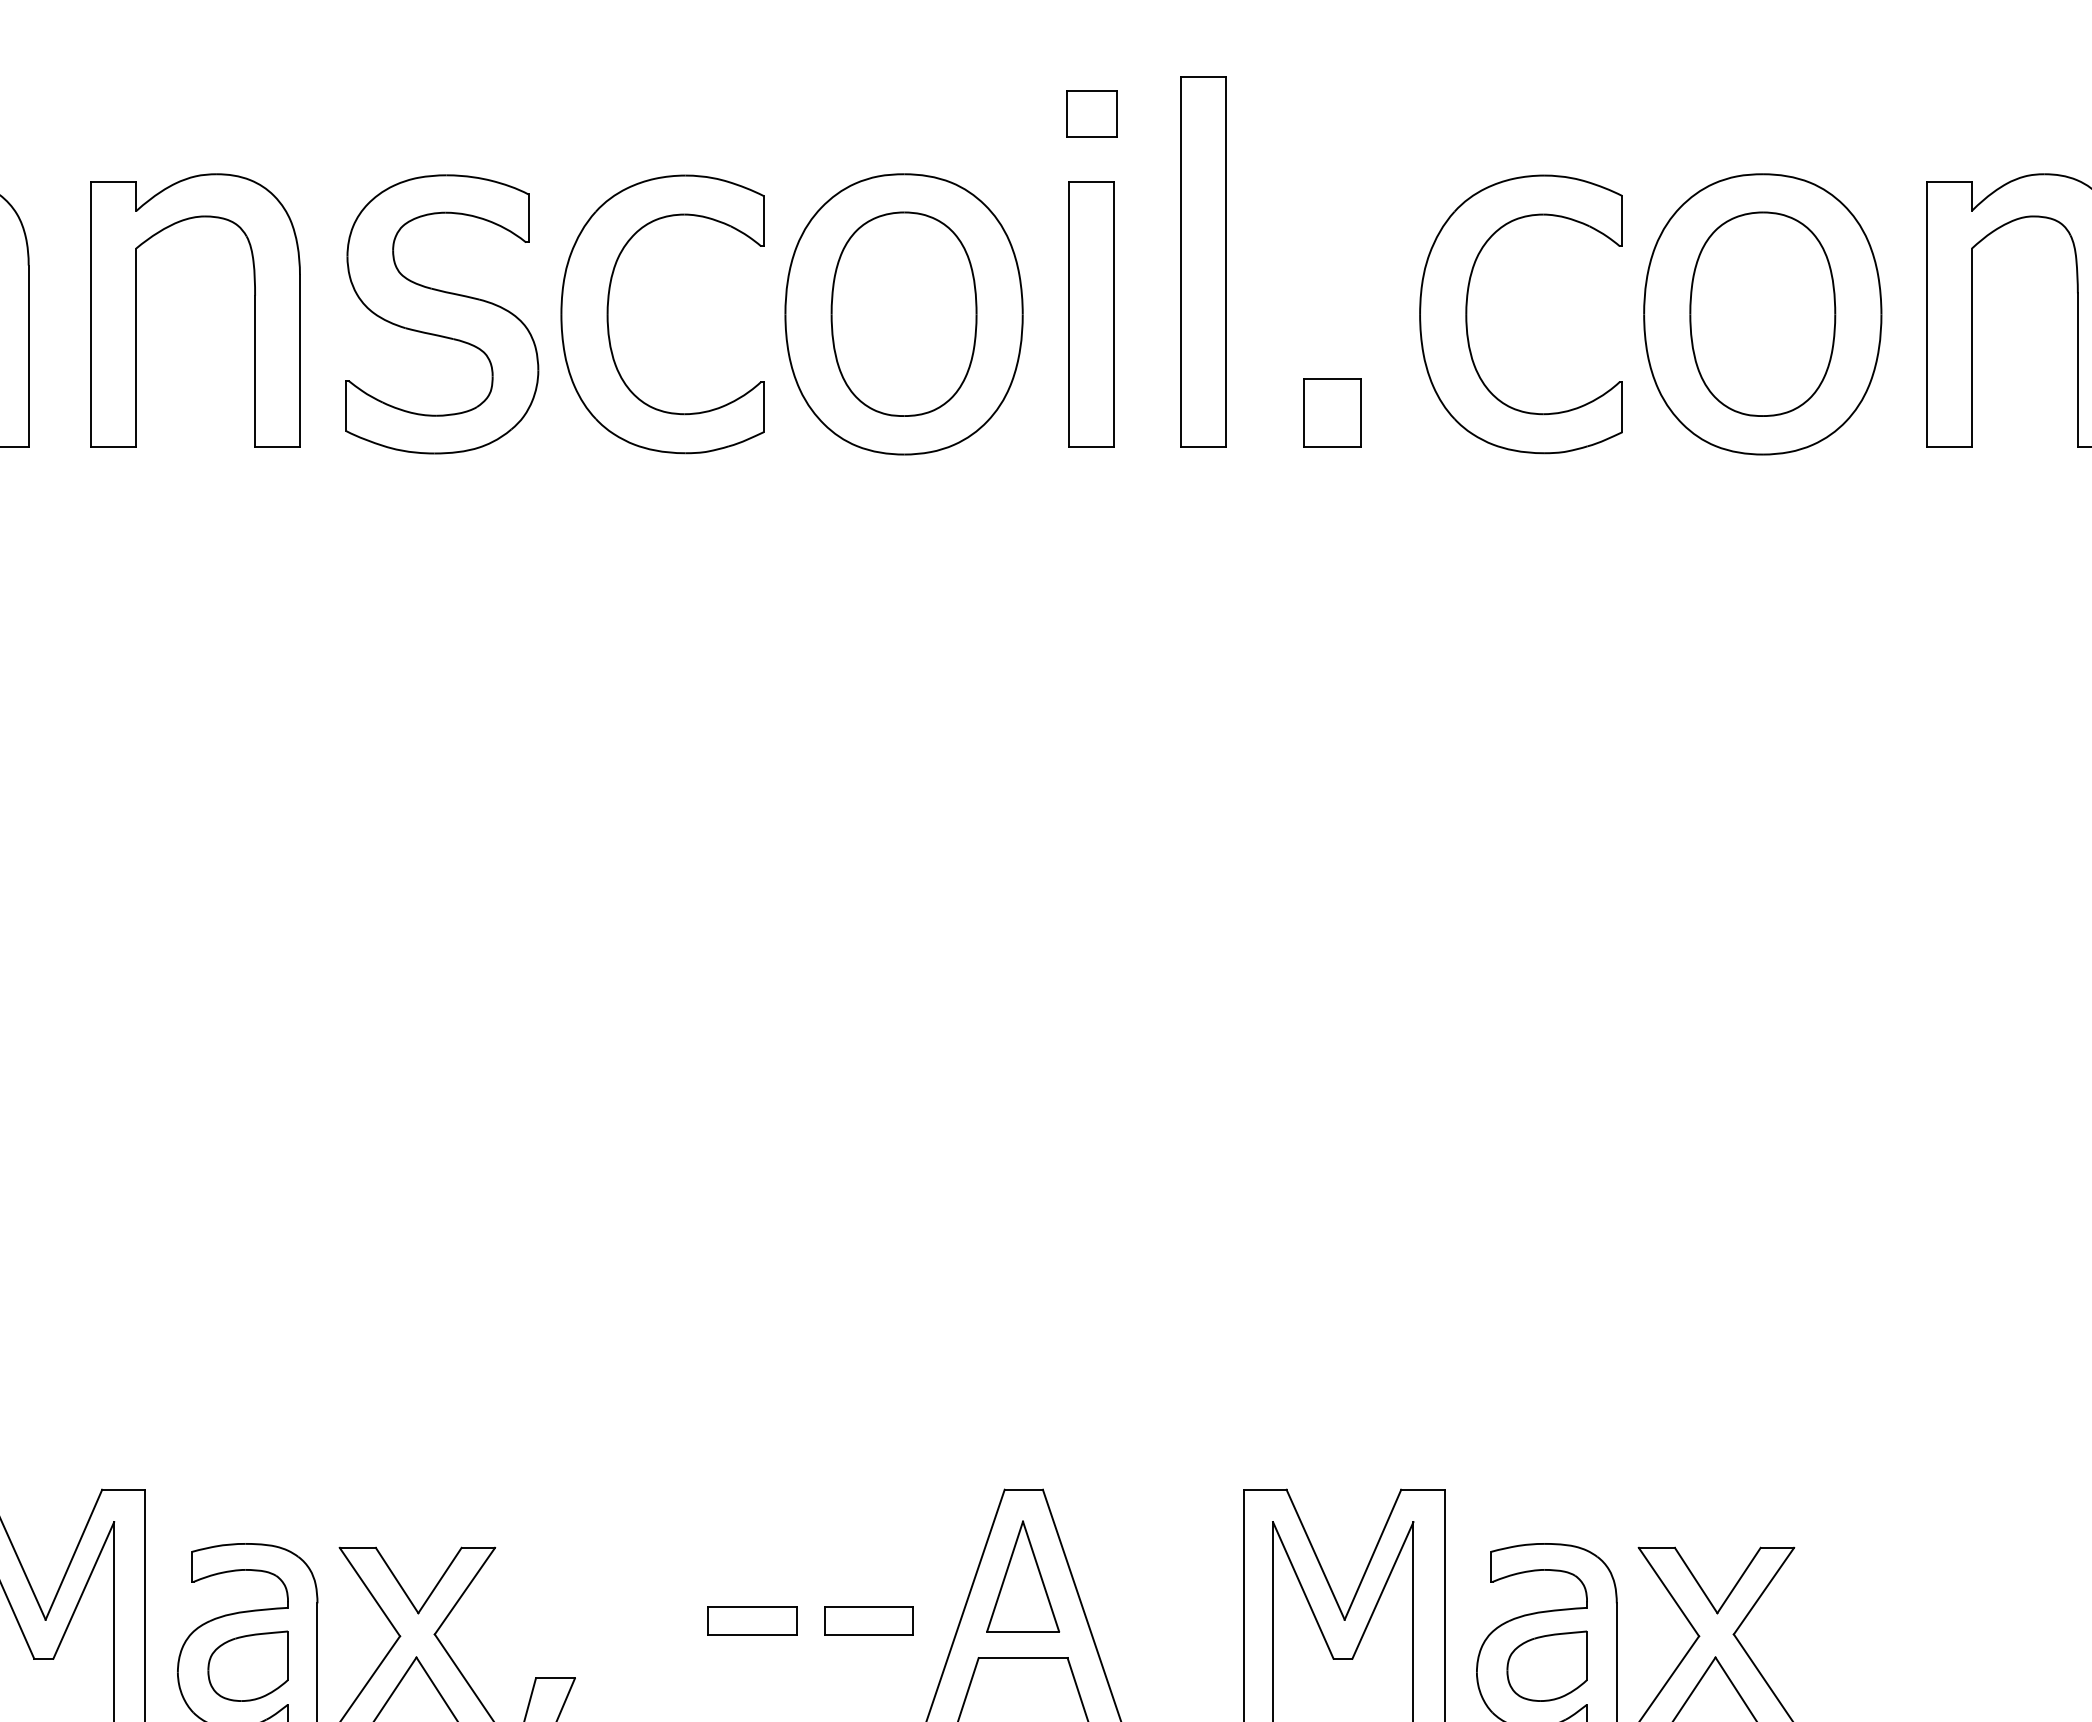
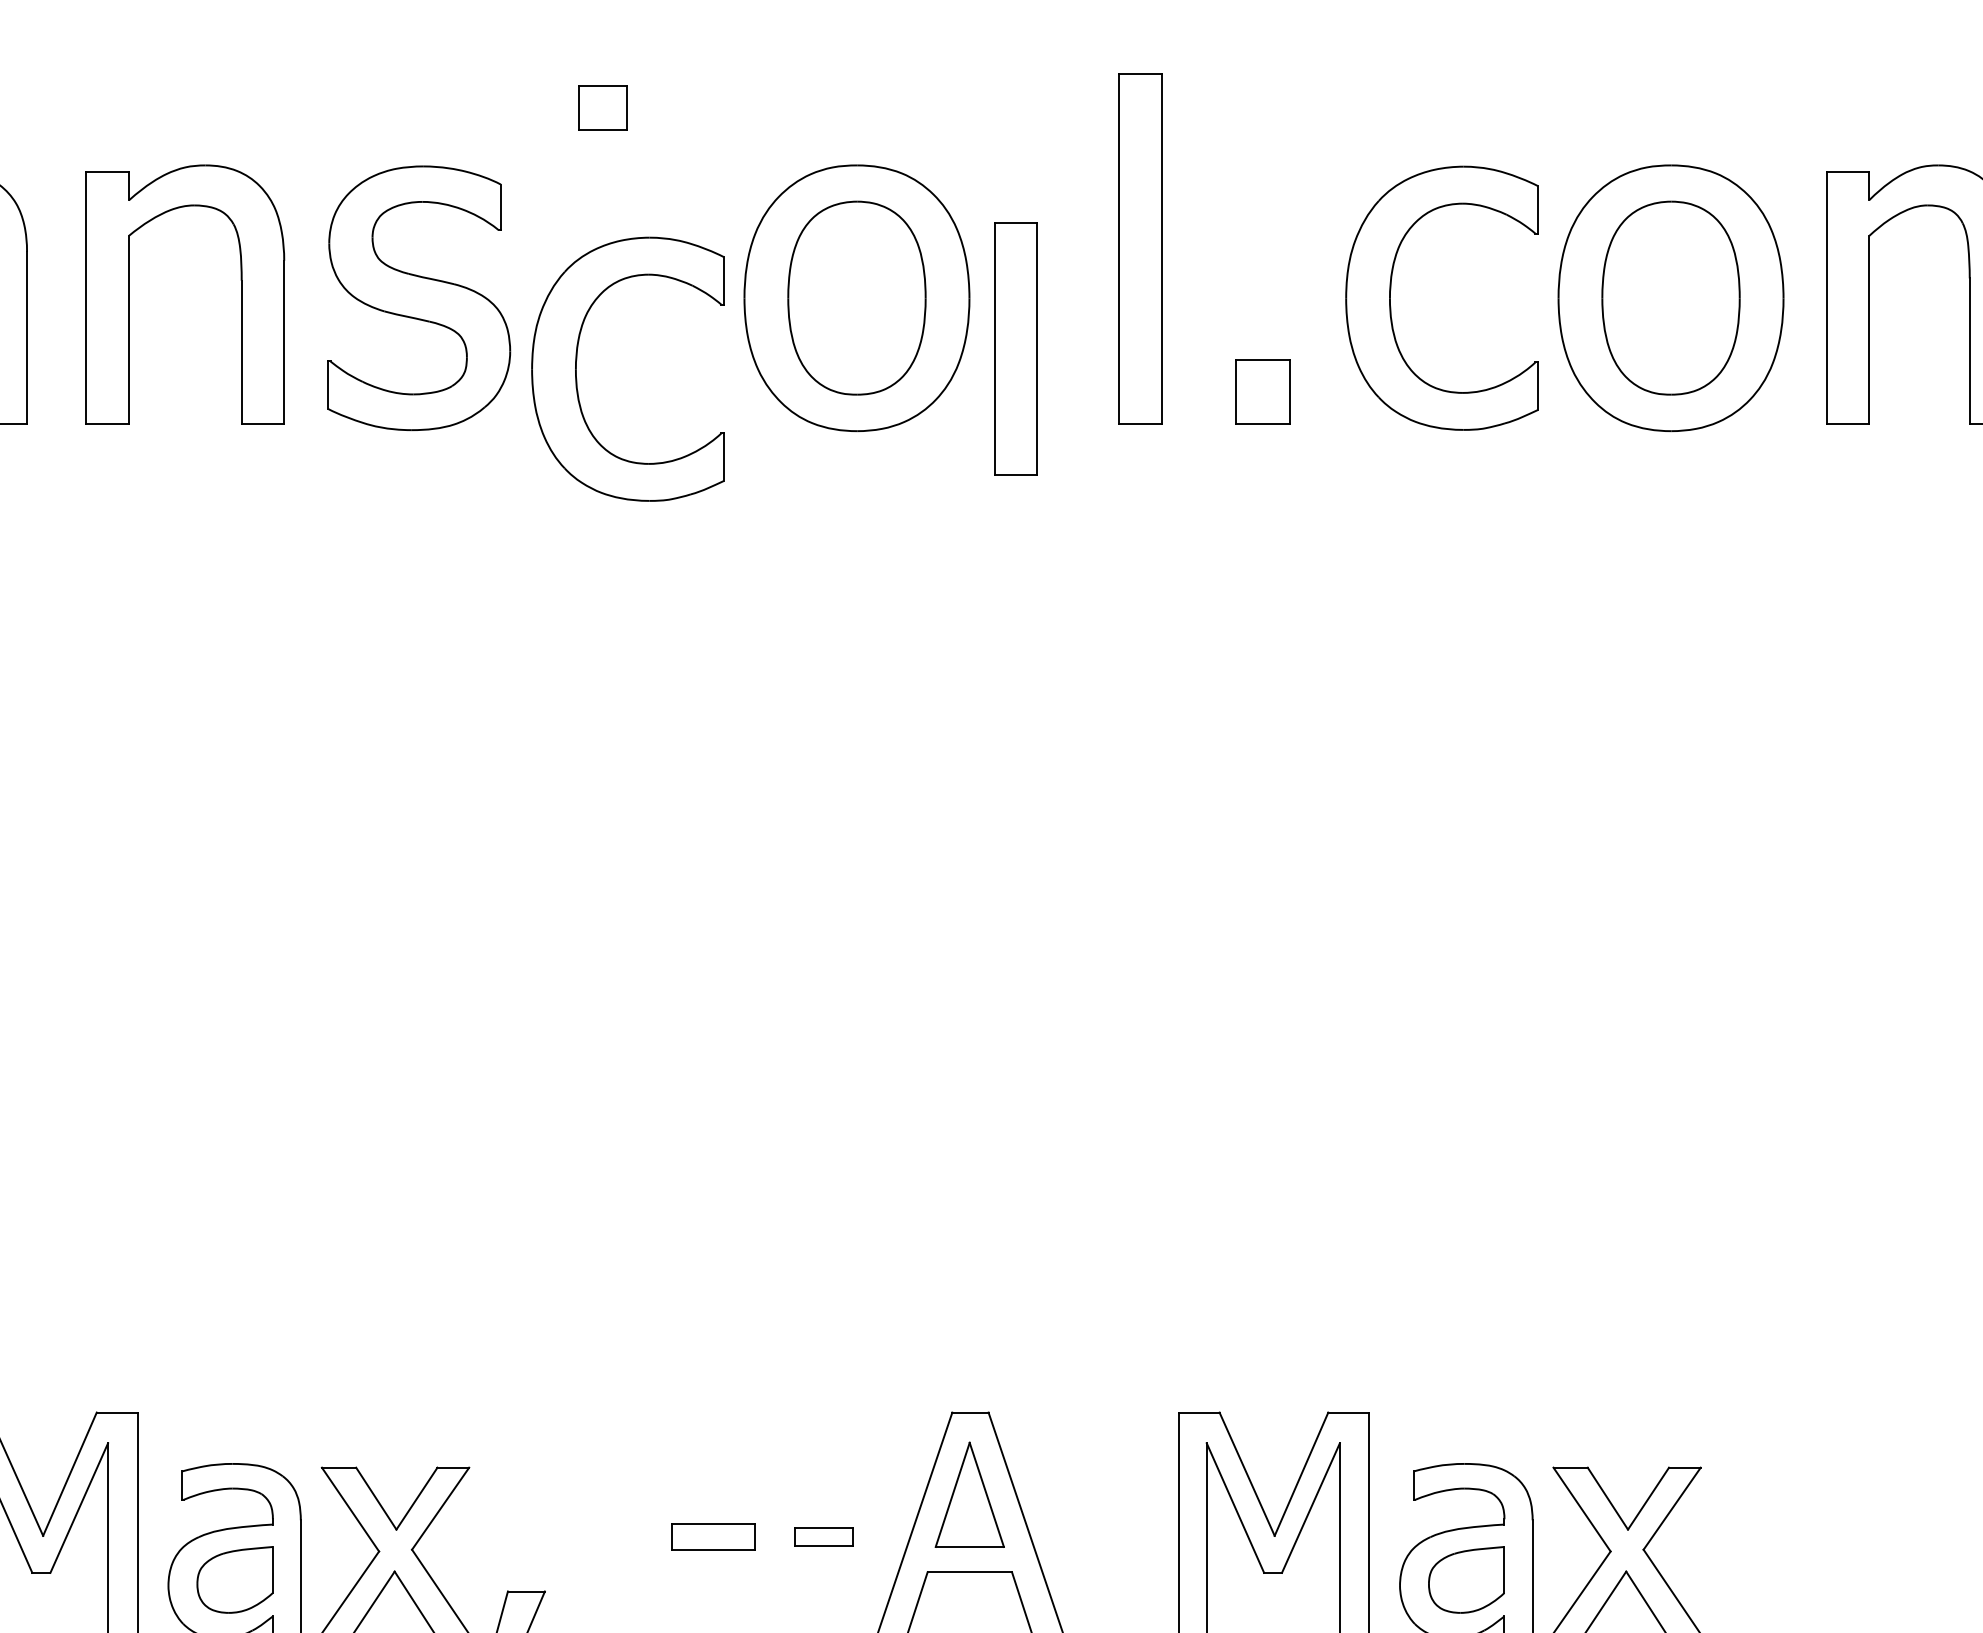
part: (1091, 113) -> (602, 107), moved
part: (609, 304) -> (577, 359), moved
part: (1091, 313) -> (1015, 348), moved
part: (868, 1620) -> (823, 1536), size x0.7

